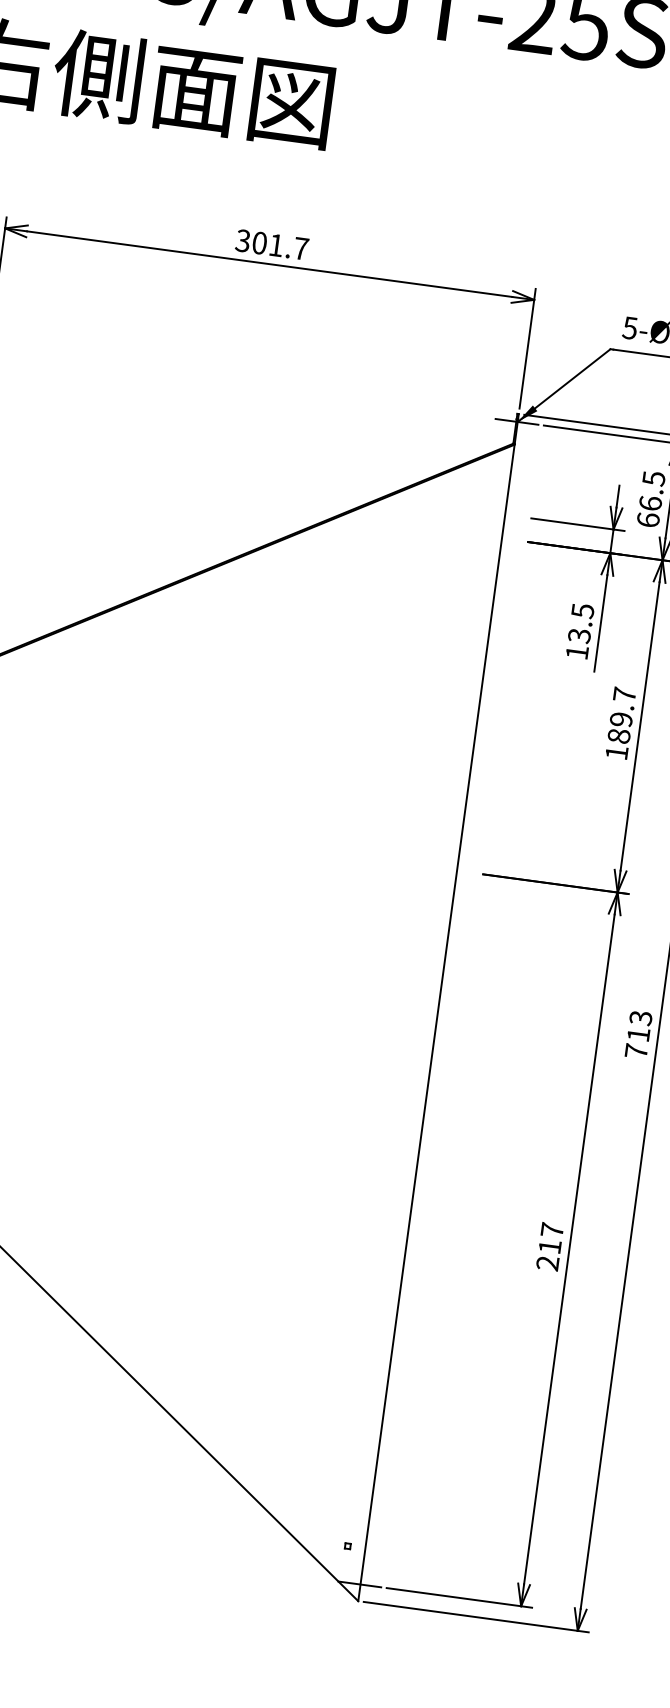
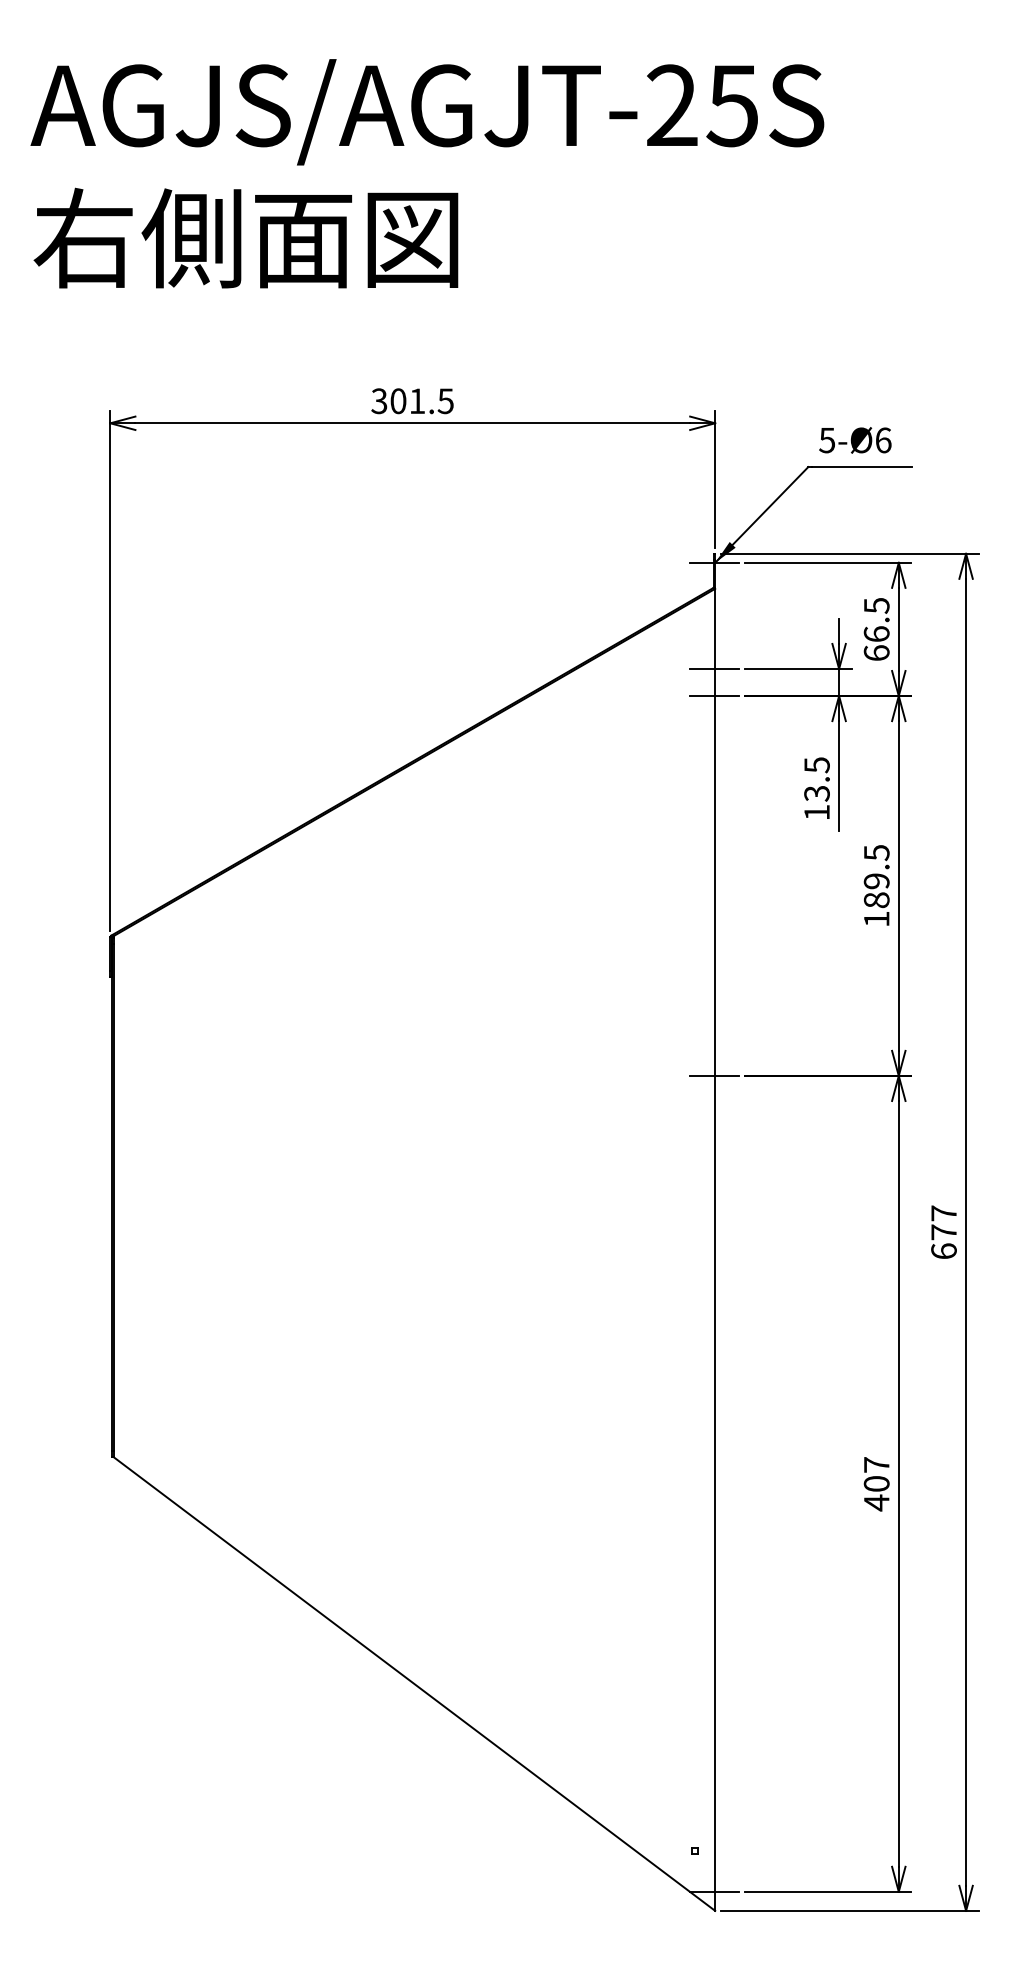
text: (300, 248) -> (445, 401), 301.7 -> 301.5
line: (503, 515) -> (713, 669), added
line: (500, 538) -> (713, 696), added
text: (624, 695) -> (876, 853), 189.7 -> 189.5
line: (455, 870) -> (713, 1075), added
text: (638, 1034) -> (943, 1232), 713 -> 677
text: (548, 1255) -> (876, 1493), 217 -> 407

